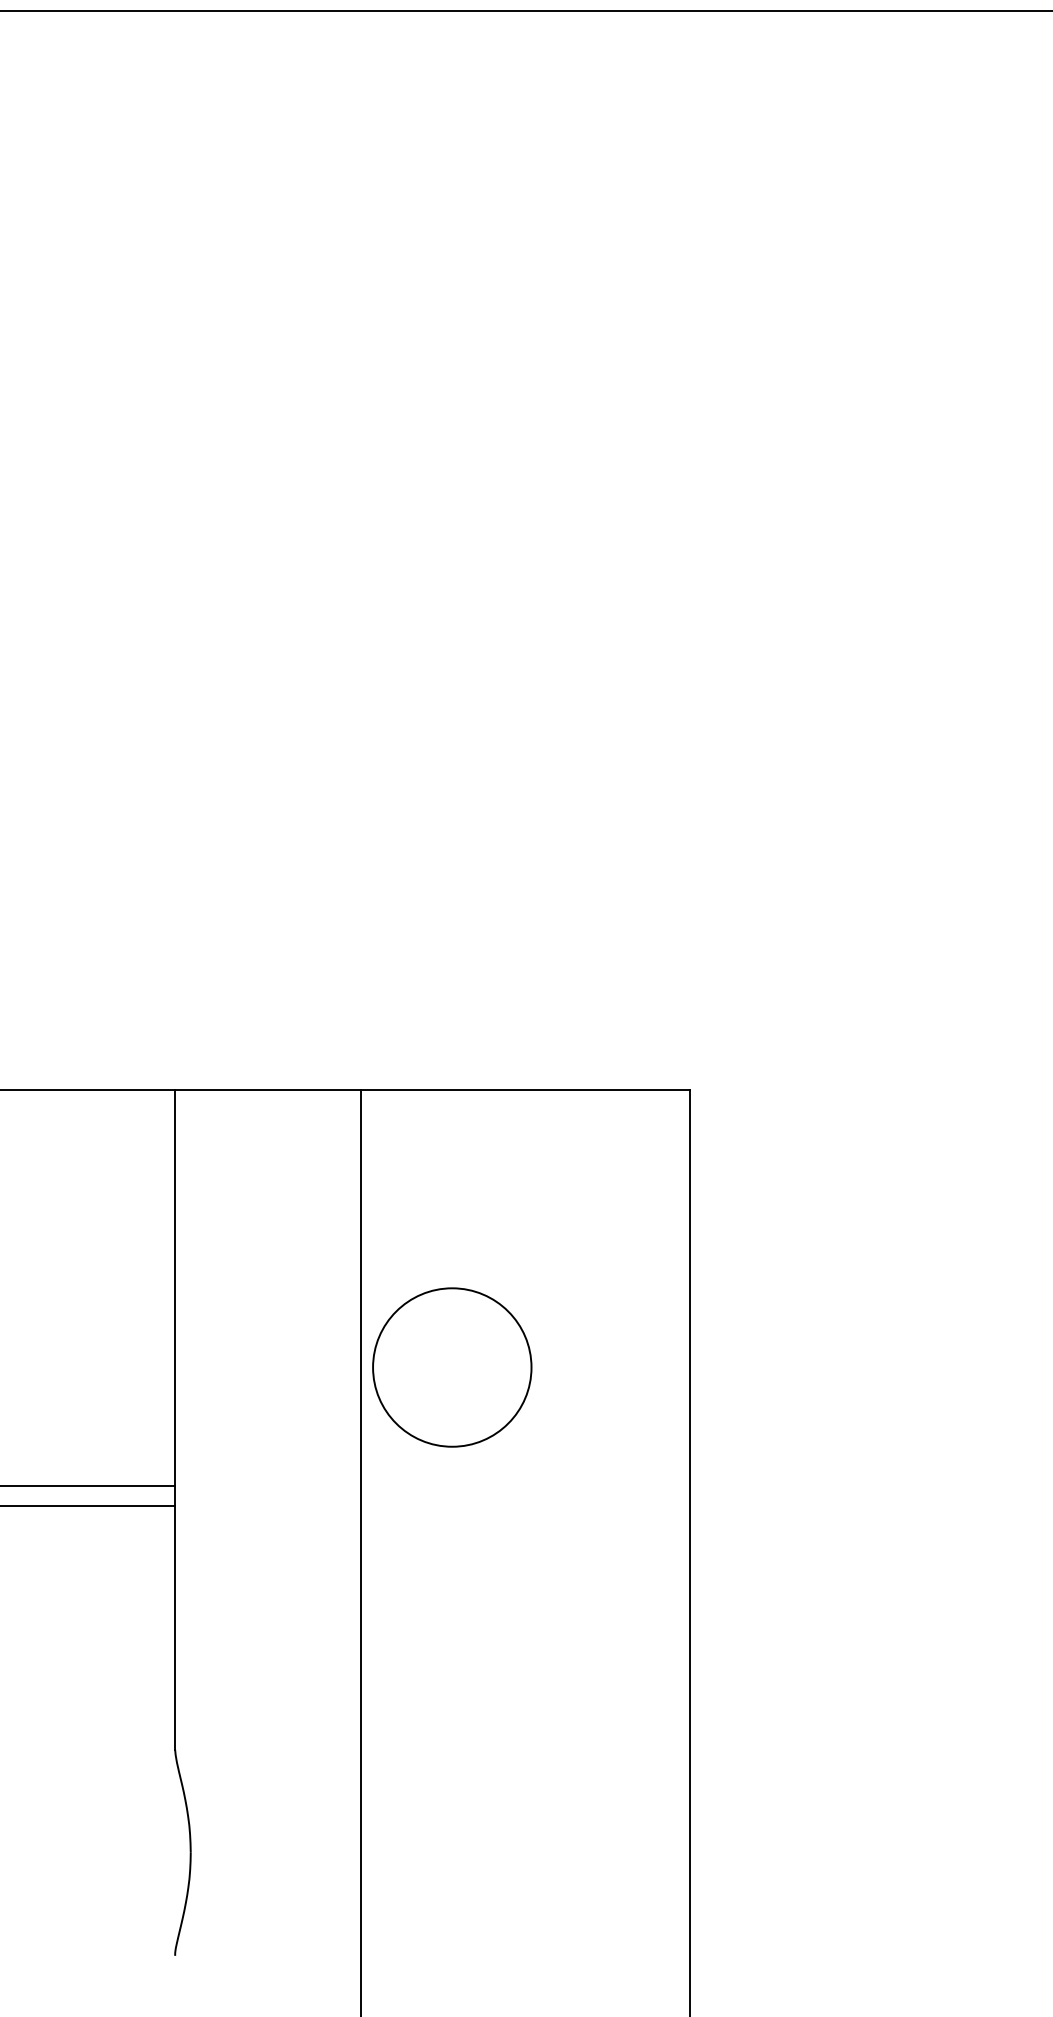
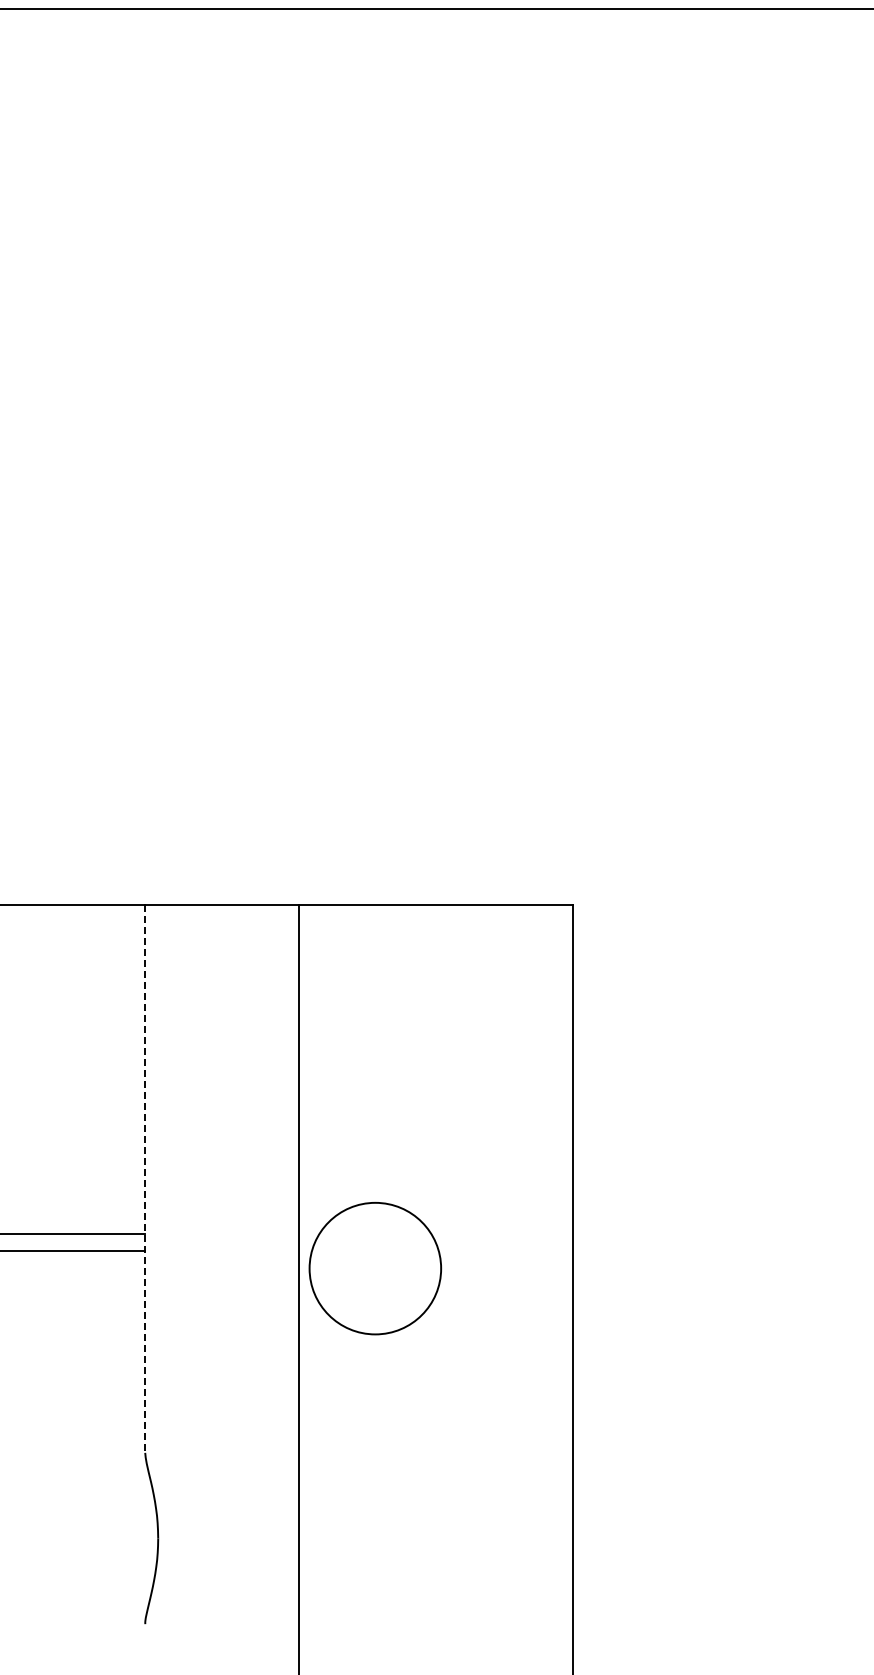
circle: (452, 1367) -> (375, 1268), moved
line: (175, 1420) -> (145, 1179), solid -> dashed

